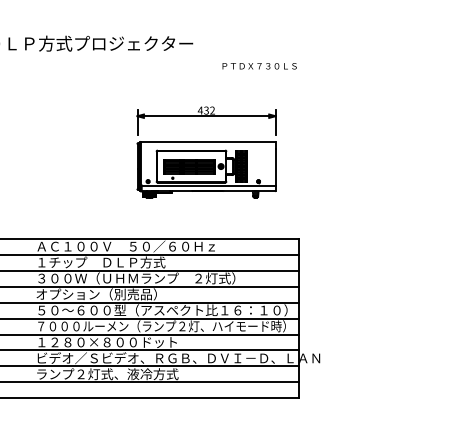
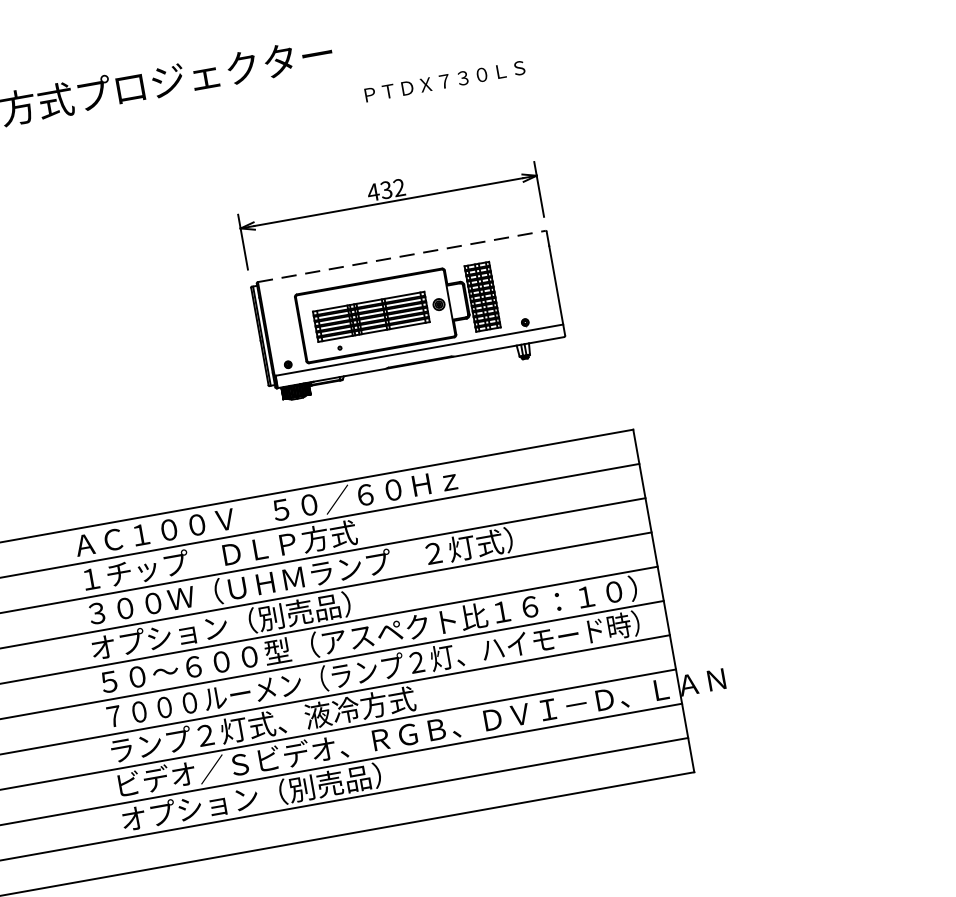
text: (259, 66) -> (444, 82), moved
line: (208, 141) -> (402, 255), solid -> dashed
text: (107, 342) -> (262, 725), １２８０×８００ドット -> ランプ２灯式、液冷方式
text: (107, 374) -> (274, 794), ランプ２灯式、液冷方式 -> オプション（別売品）

